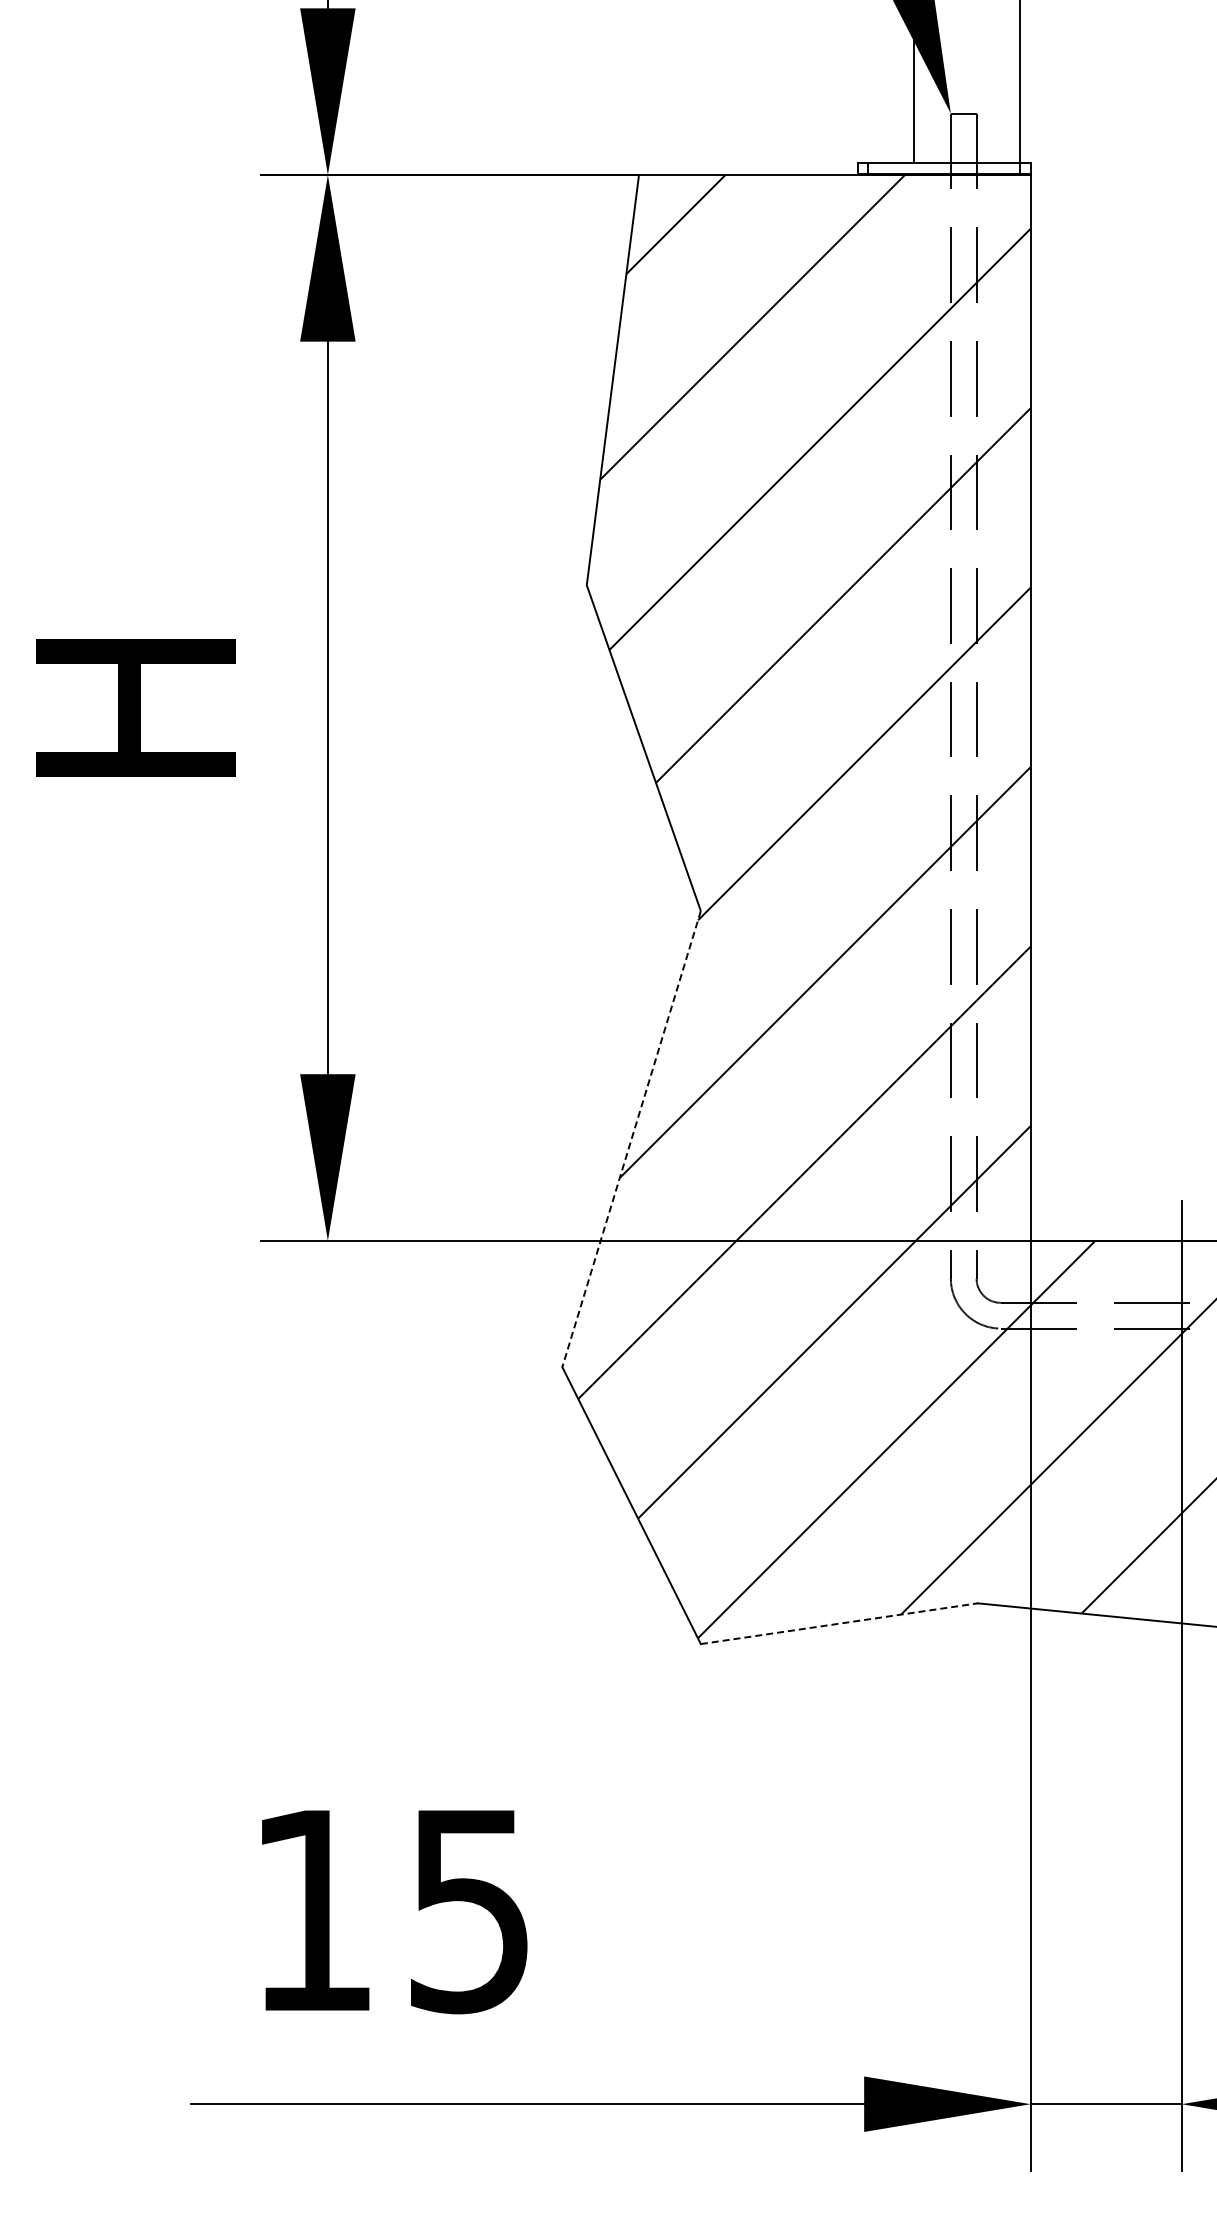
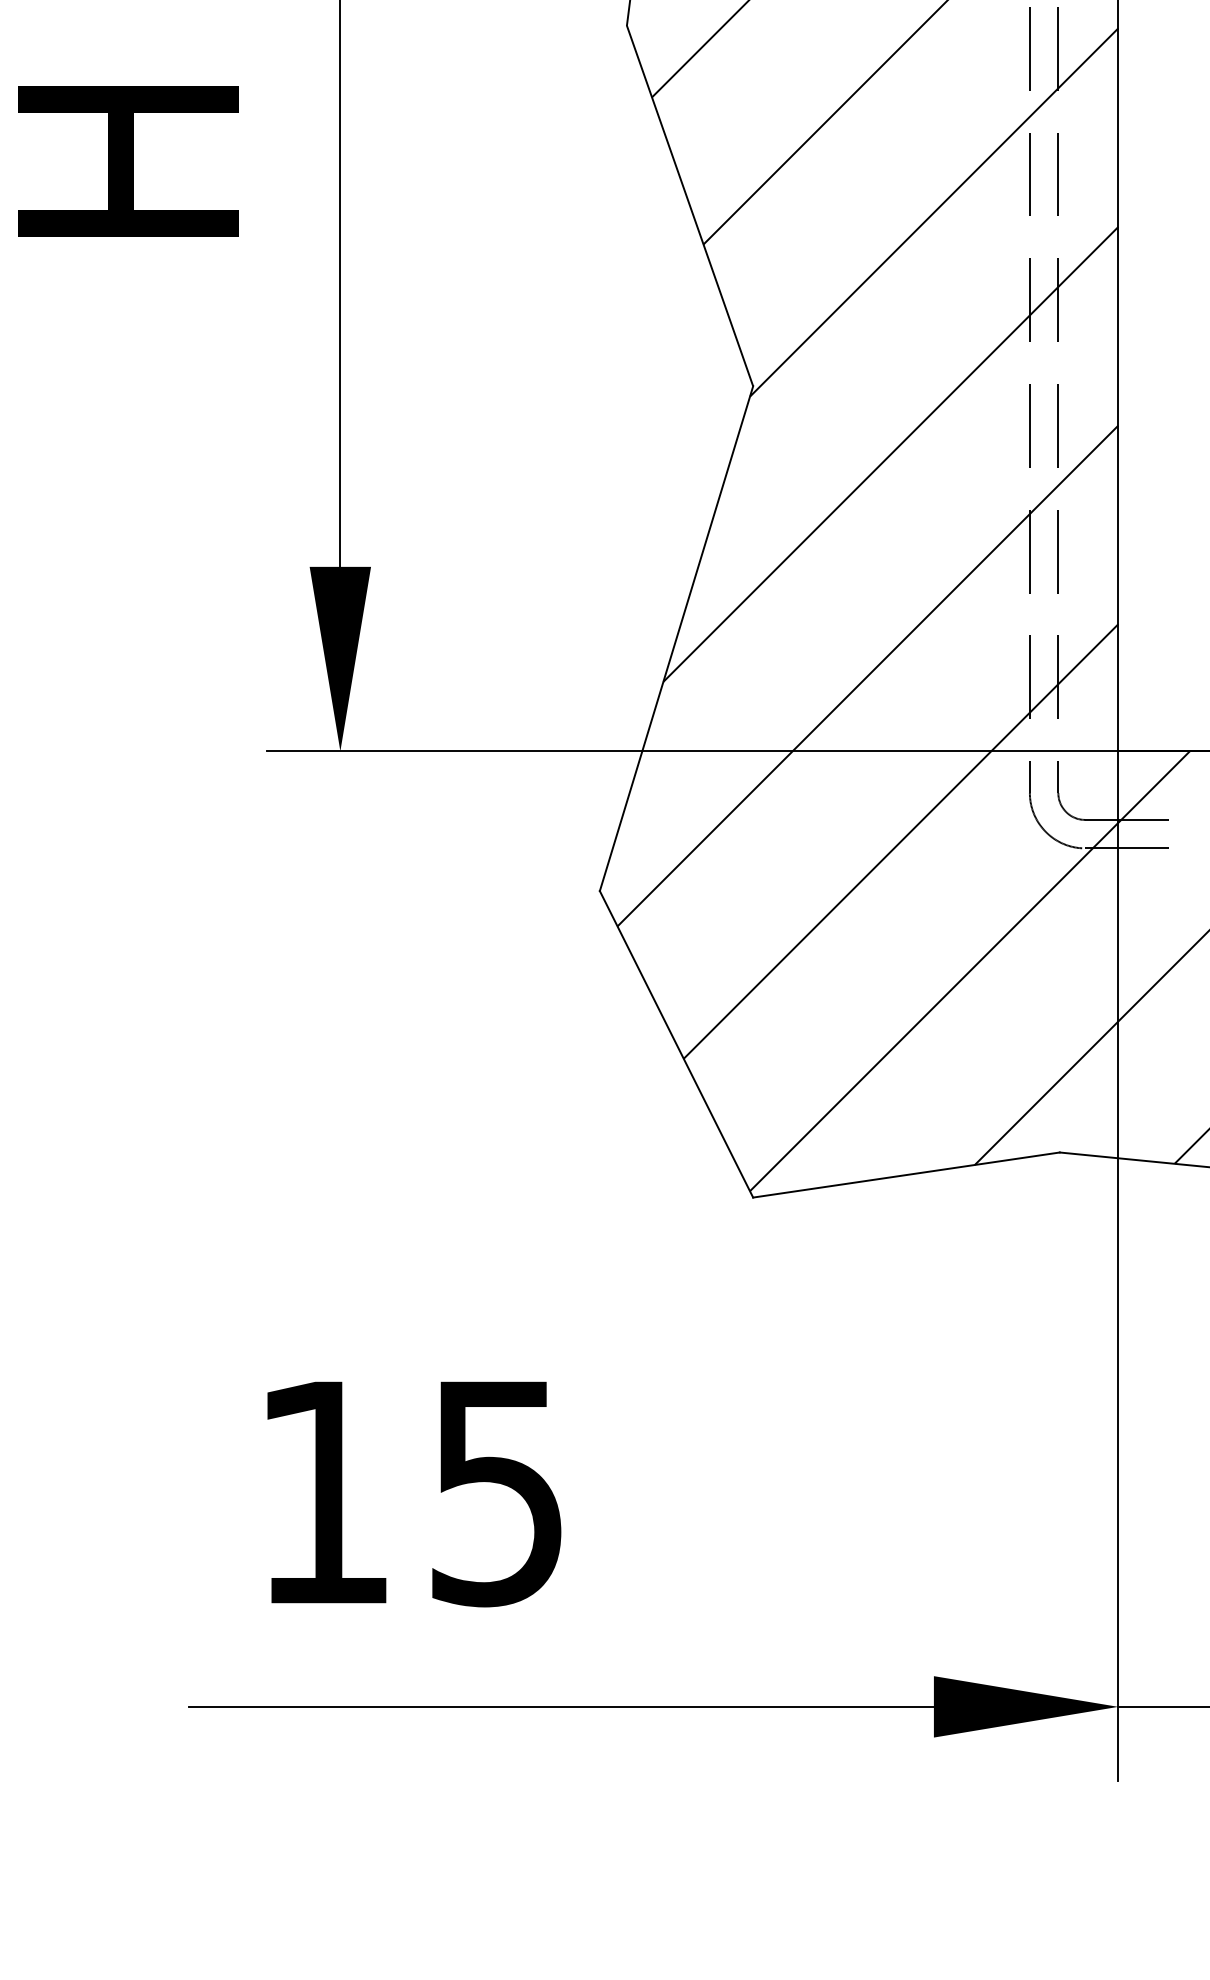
line: (631, 1139) -> (676, 639), dashed -> solid
line: (839, 1623) -> (906, 1174), dashed -> solid

